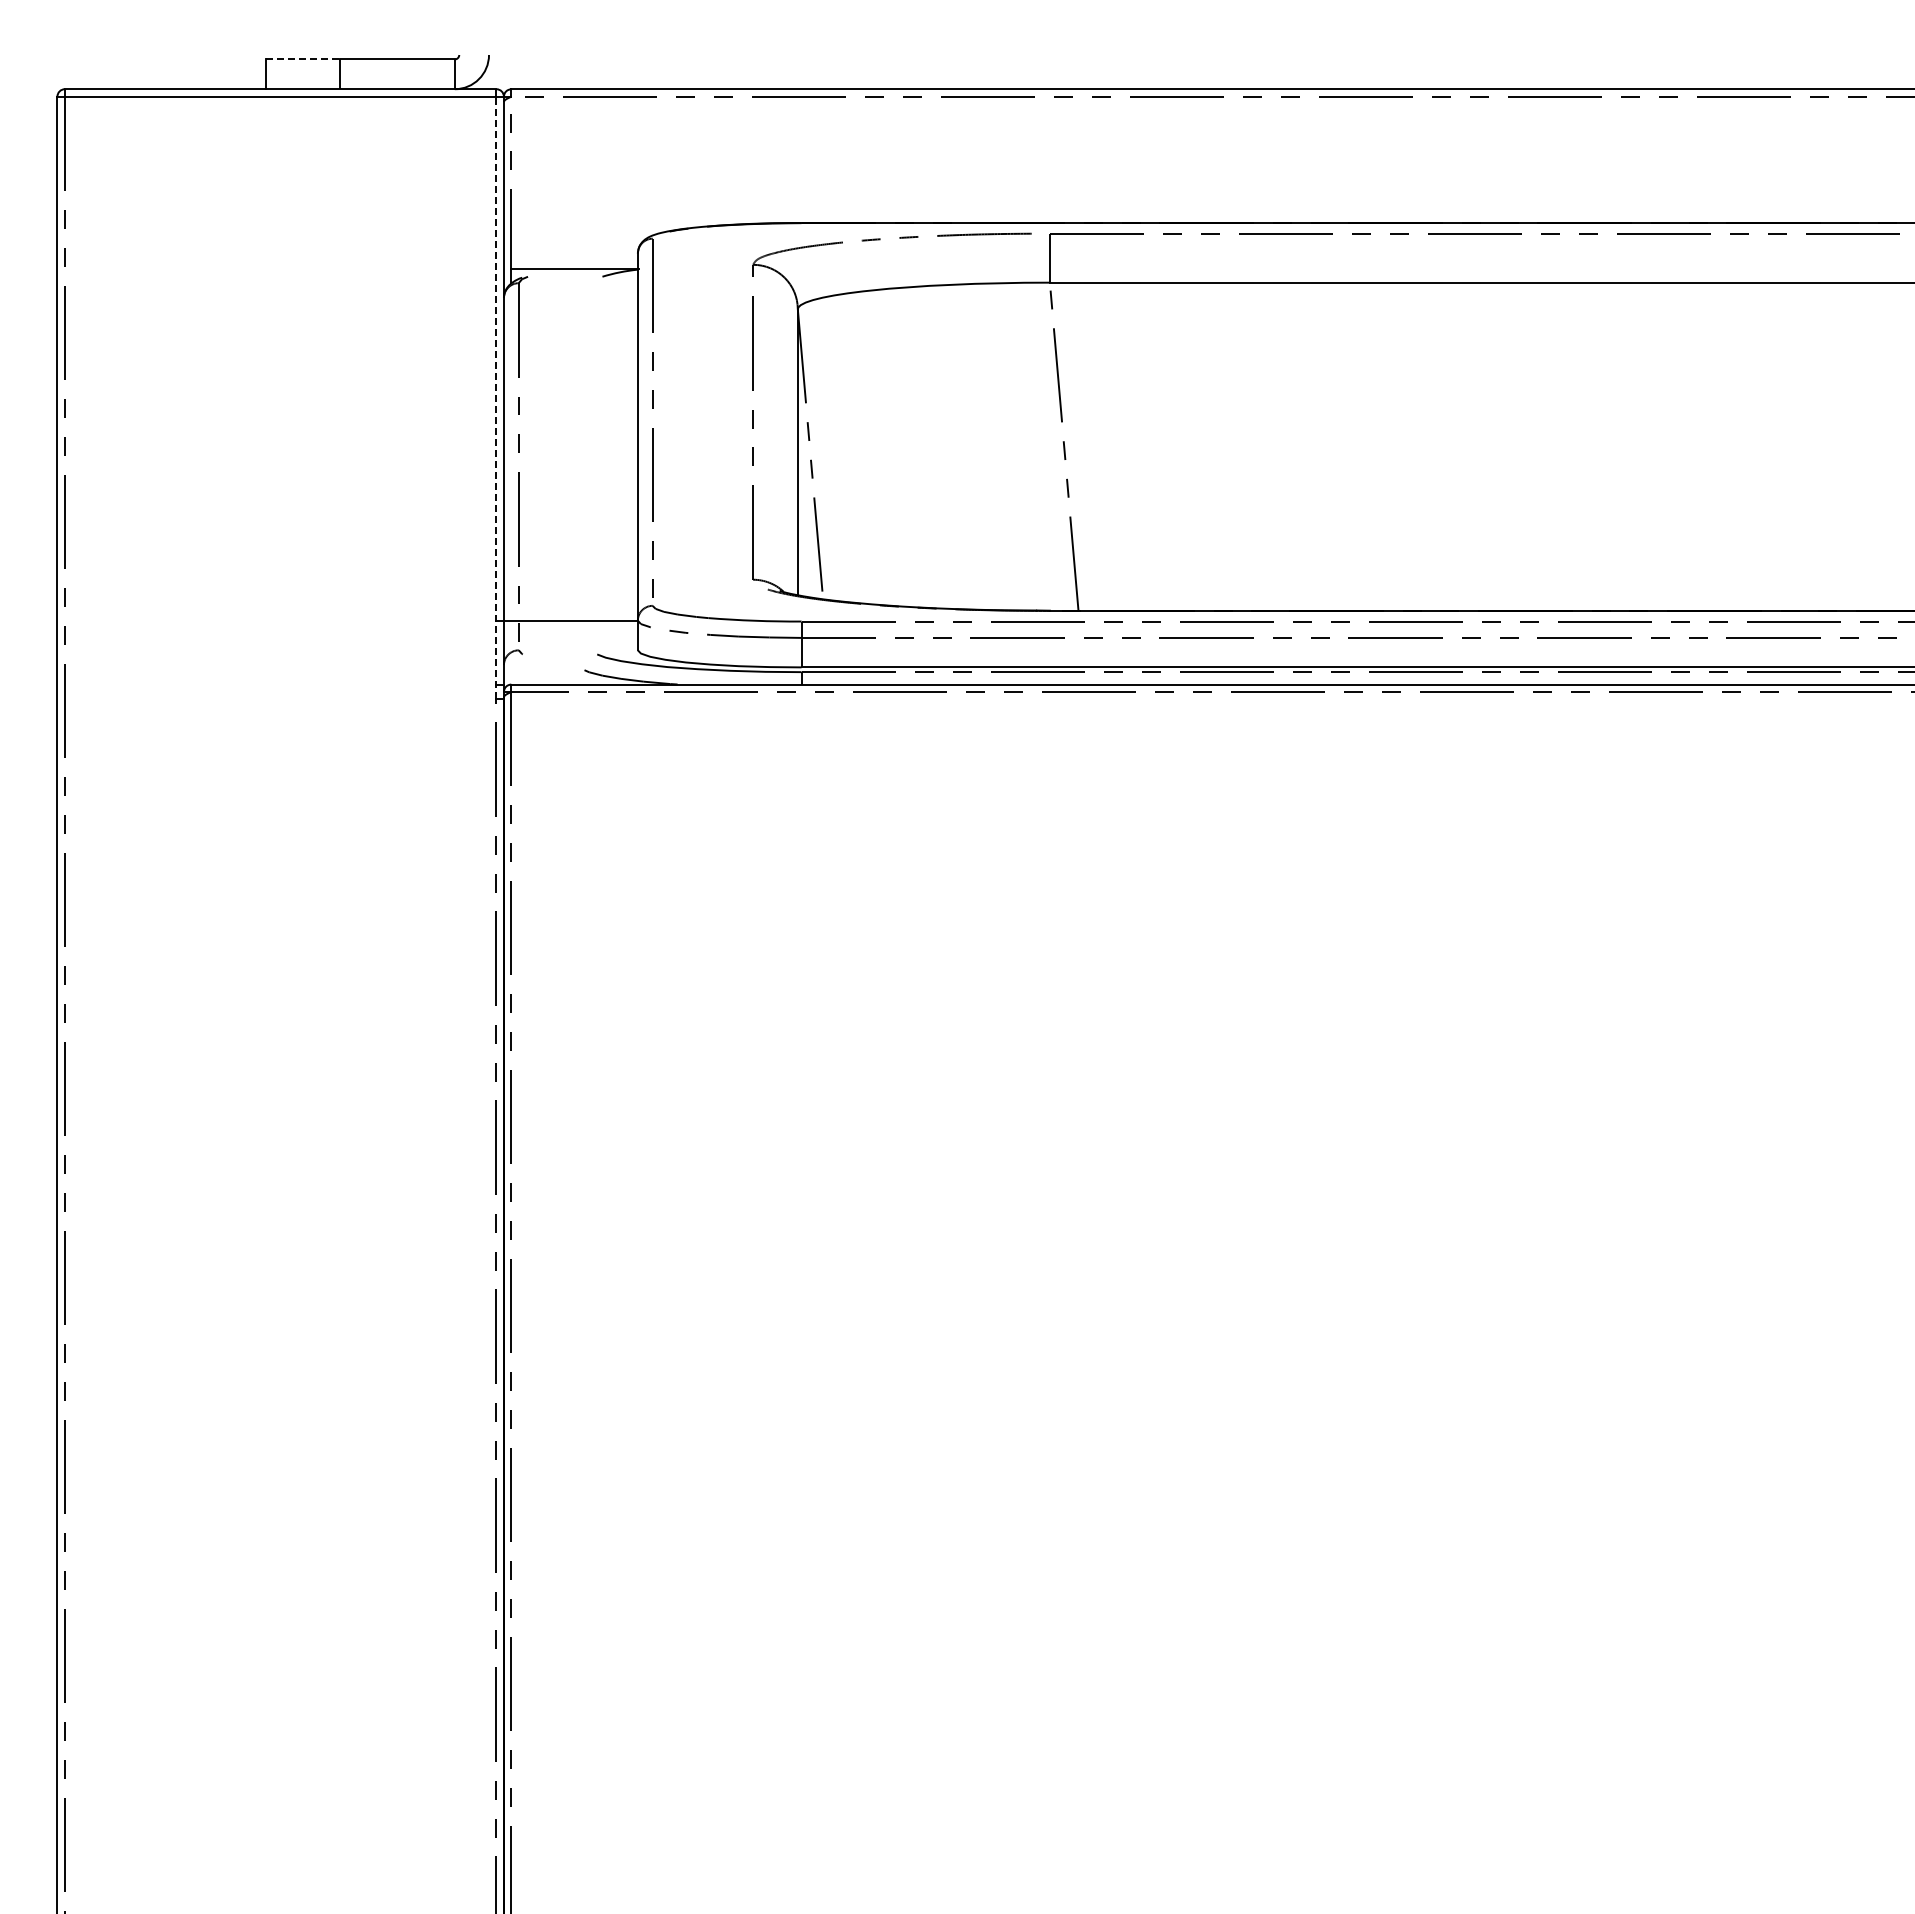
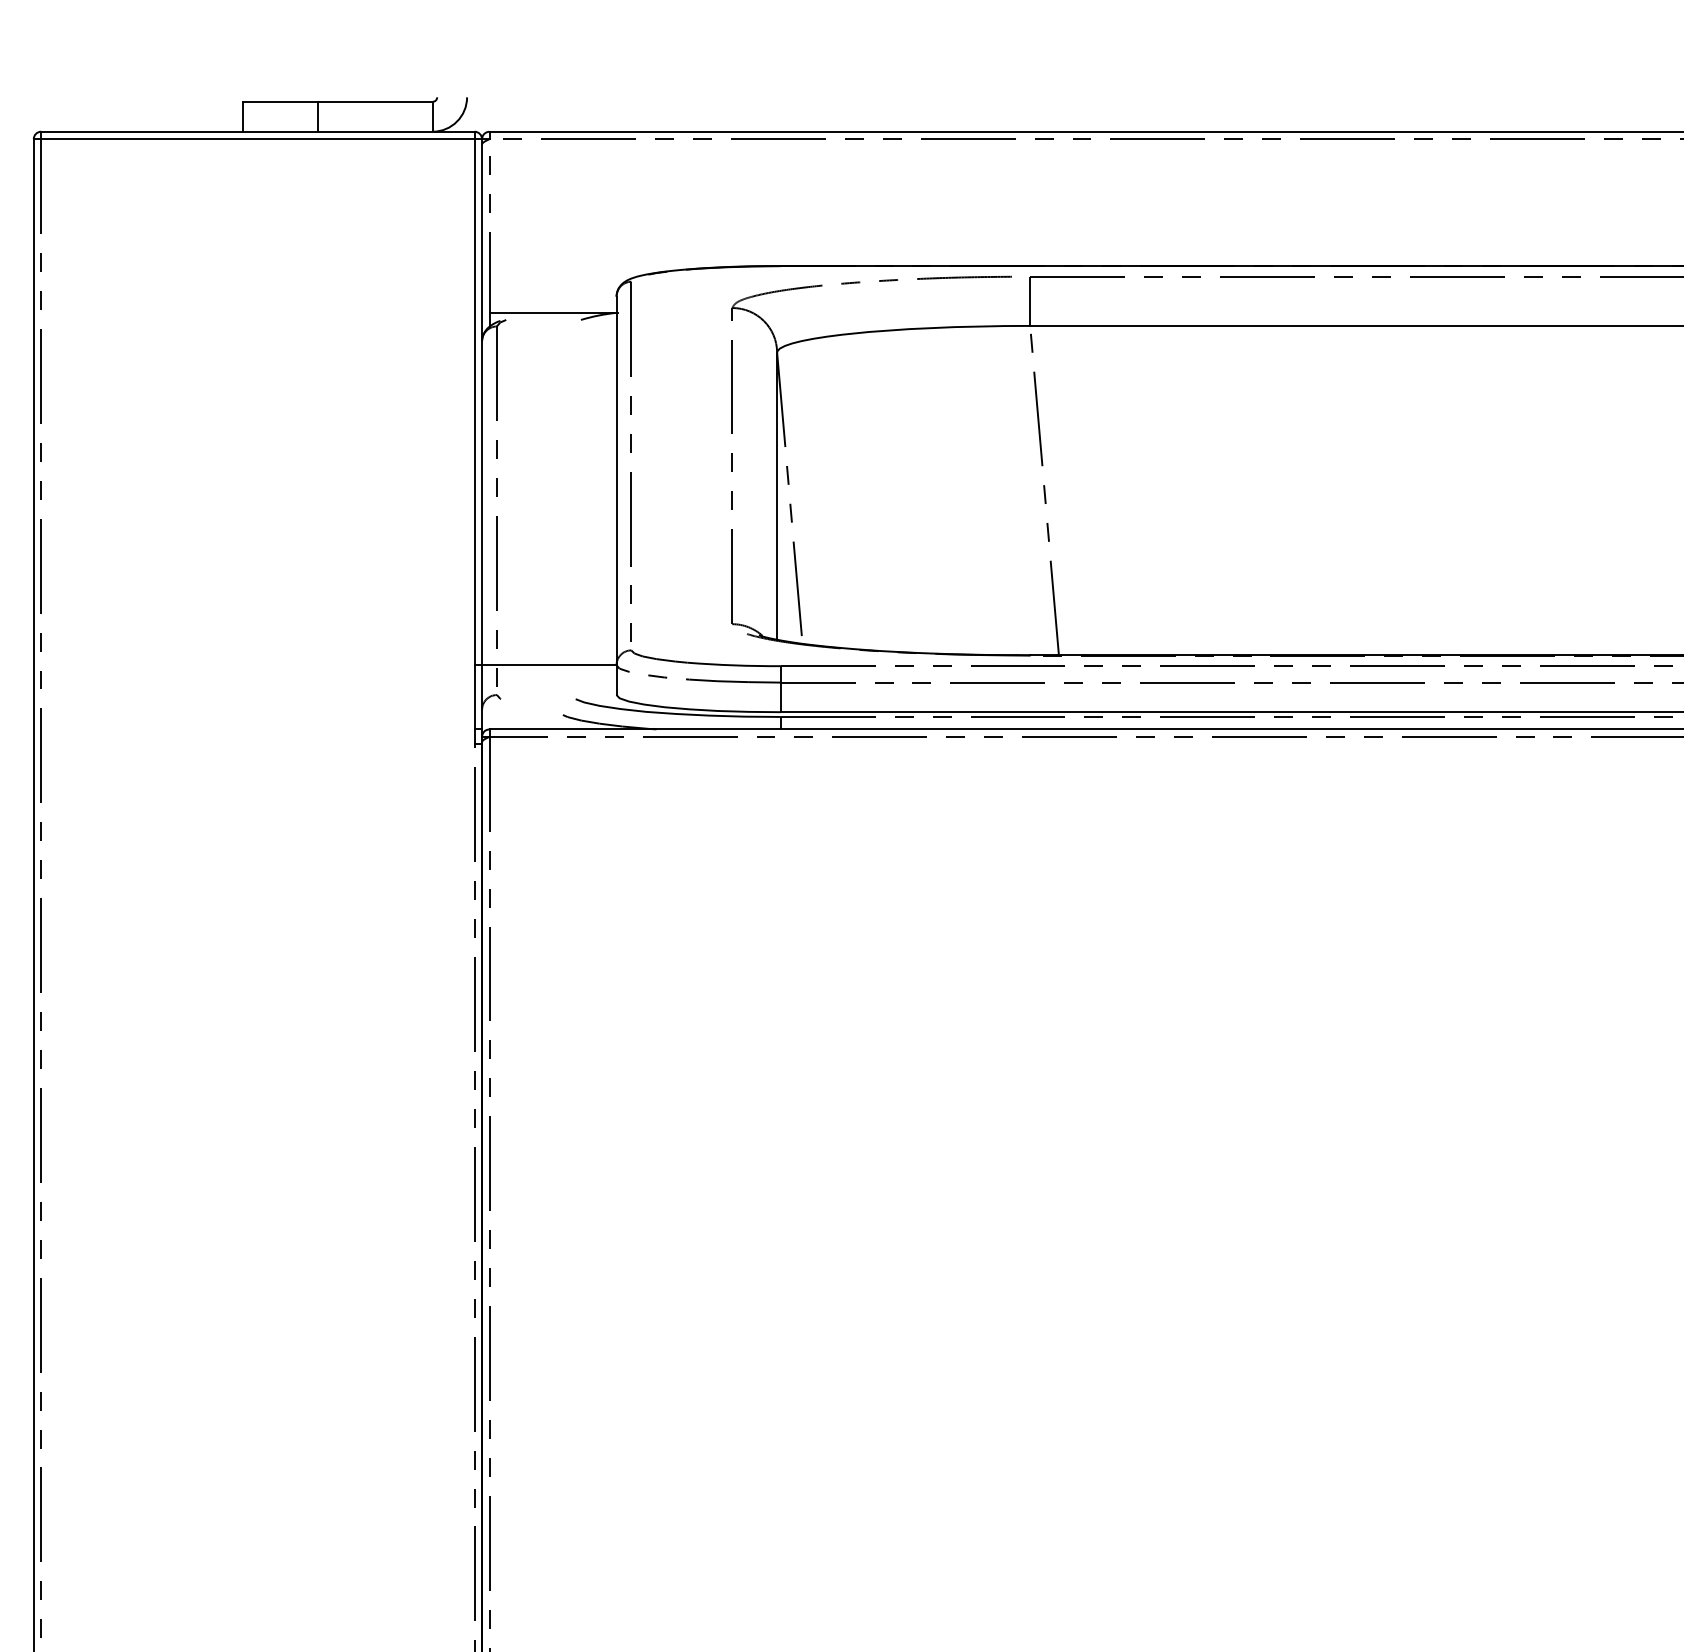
line: (303, 59) -> (280, 101), dashed -> solid
line: (496, 397) -> (474, 441), dashed -> solid

